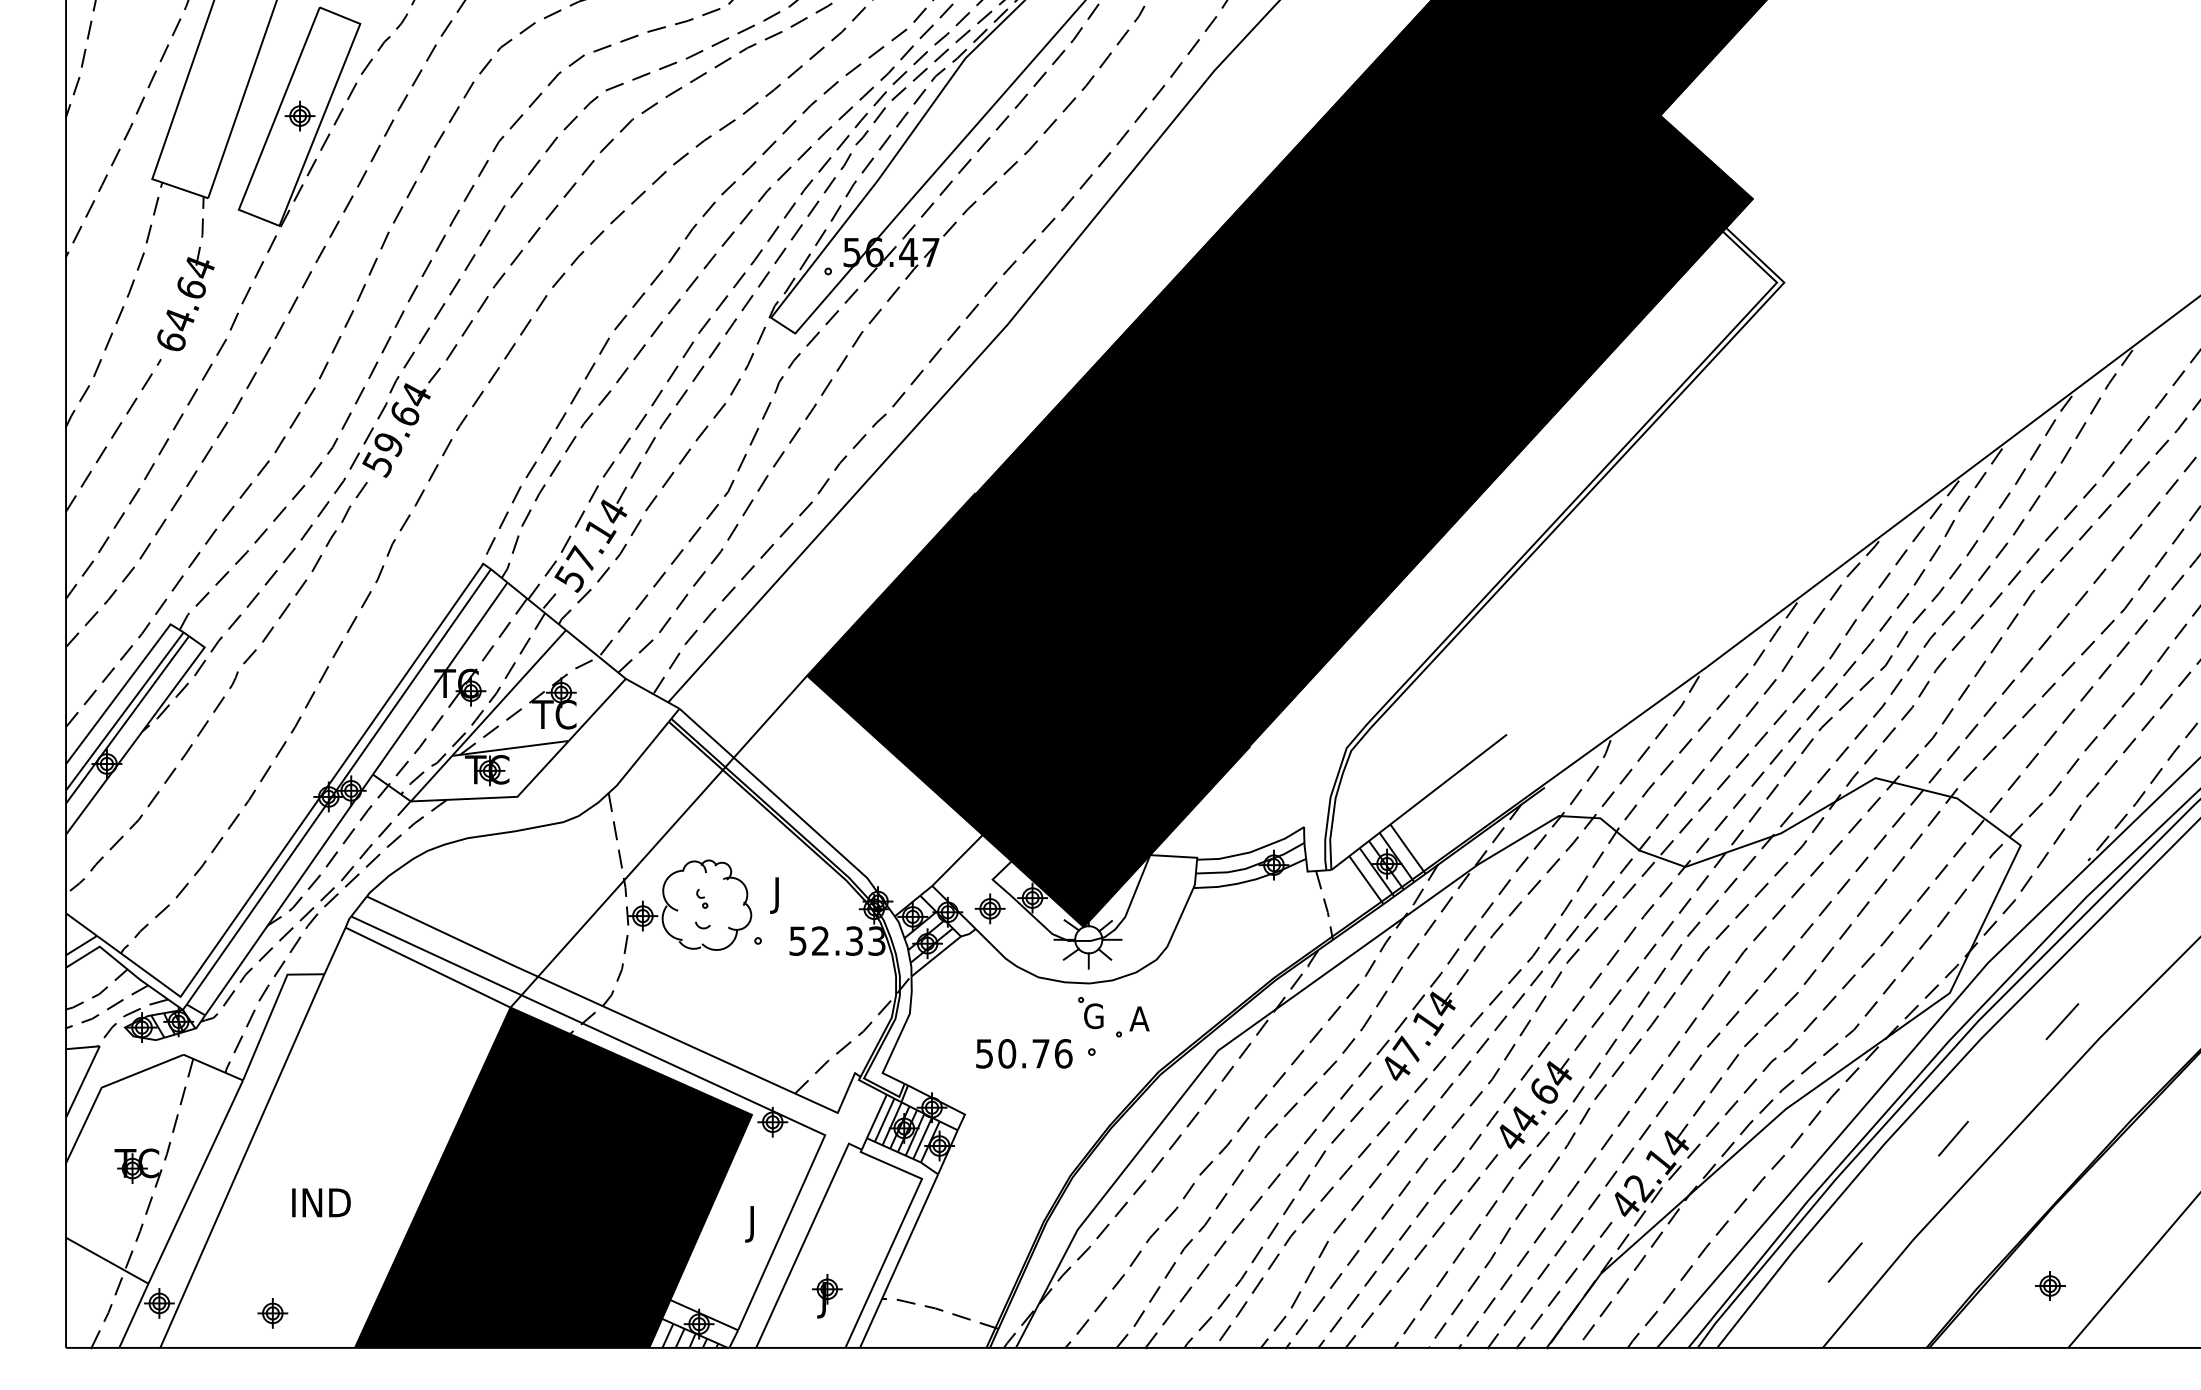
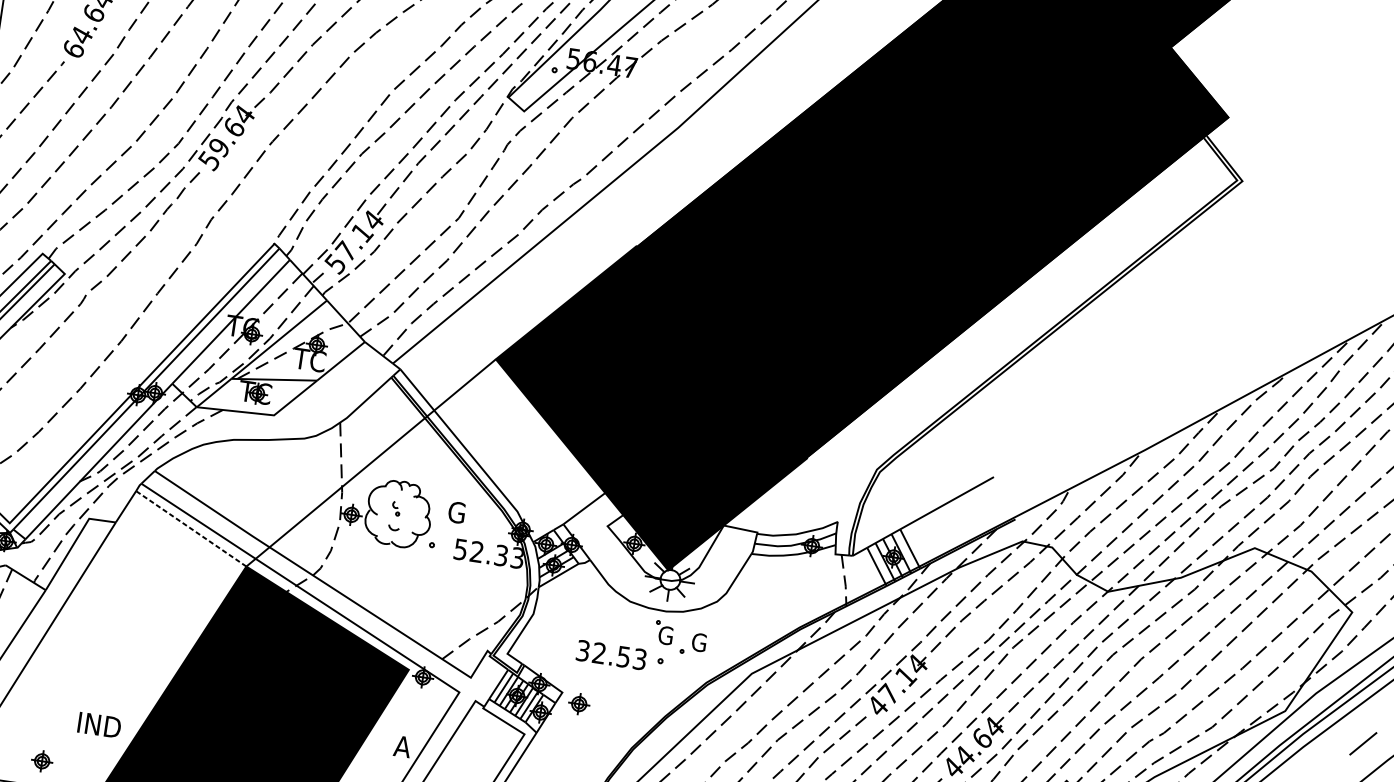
text: (783, 894) -> (455, 514), J -> G
part: (989, 908) -> (578, 703), moved
line: (428, 967) -> (191, 528), solid -> dashed
text: (1139, 1018) -> (698, 642), A -> G
text: (1024, 1053) -> (611, 654), 50.76 -> 32.53
text: (321, 1202) -> (99, 725), moved
text: (757, 1224) -> (401, 749), J -> A

